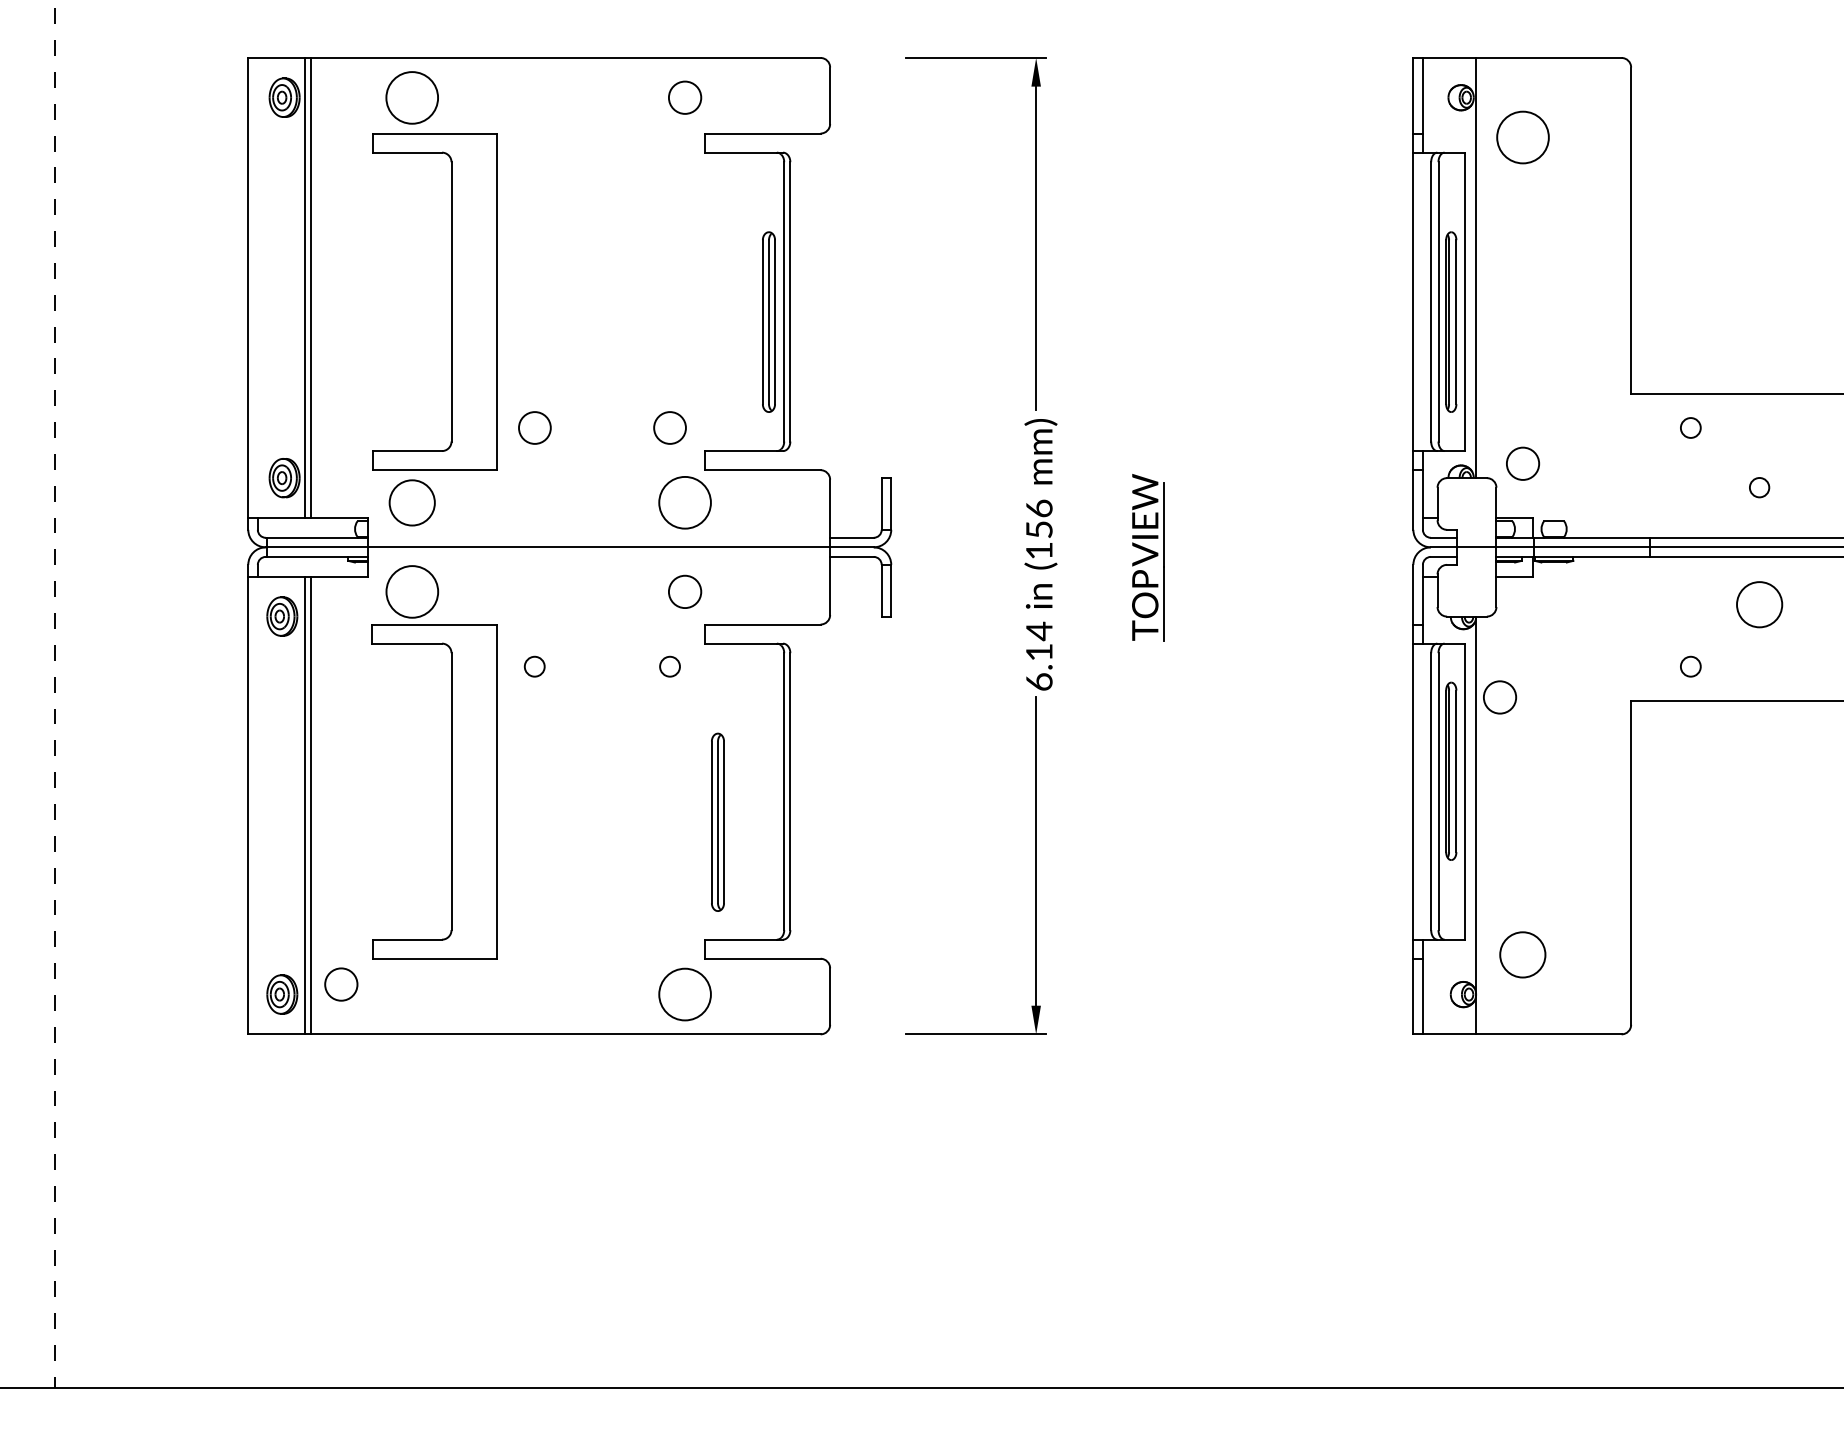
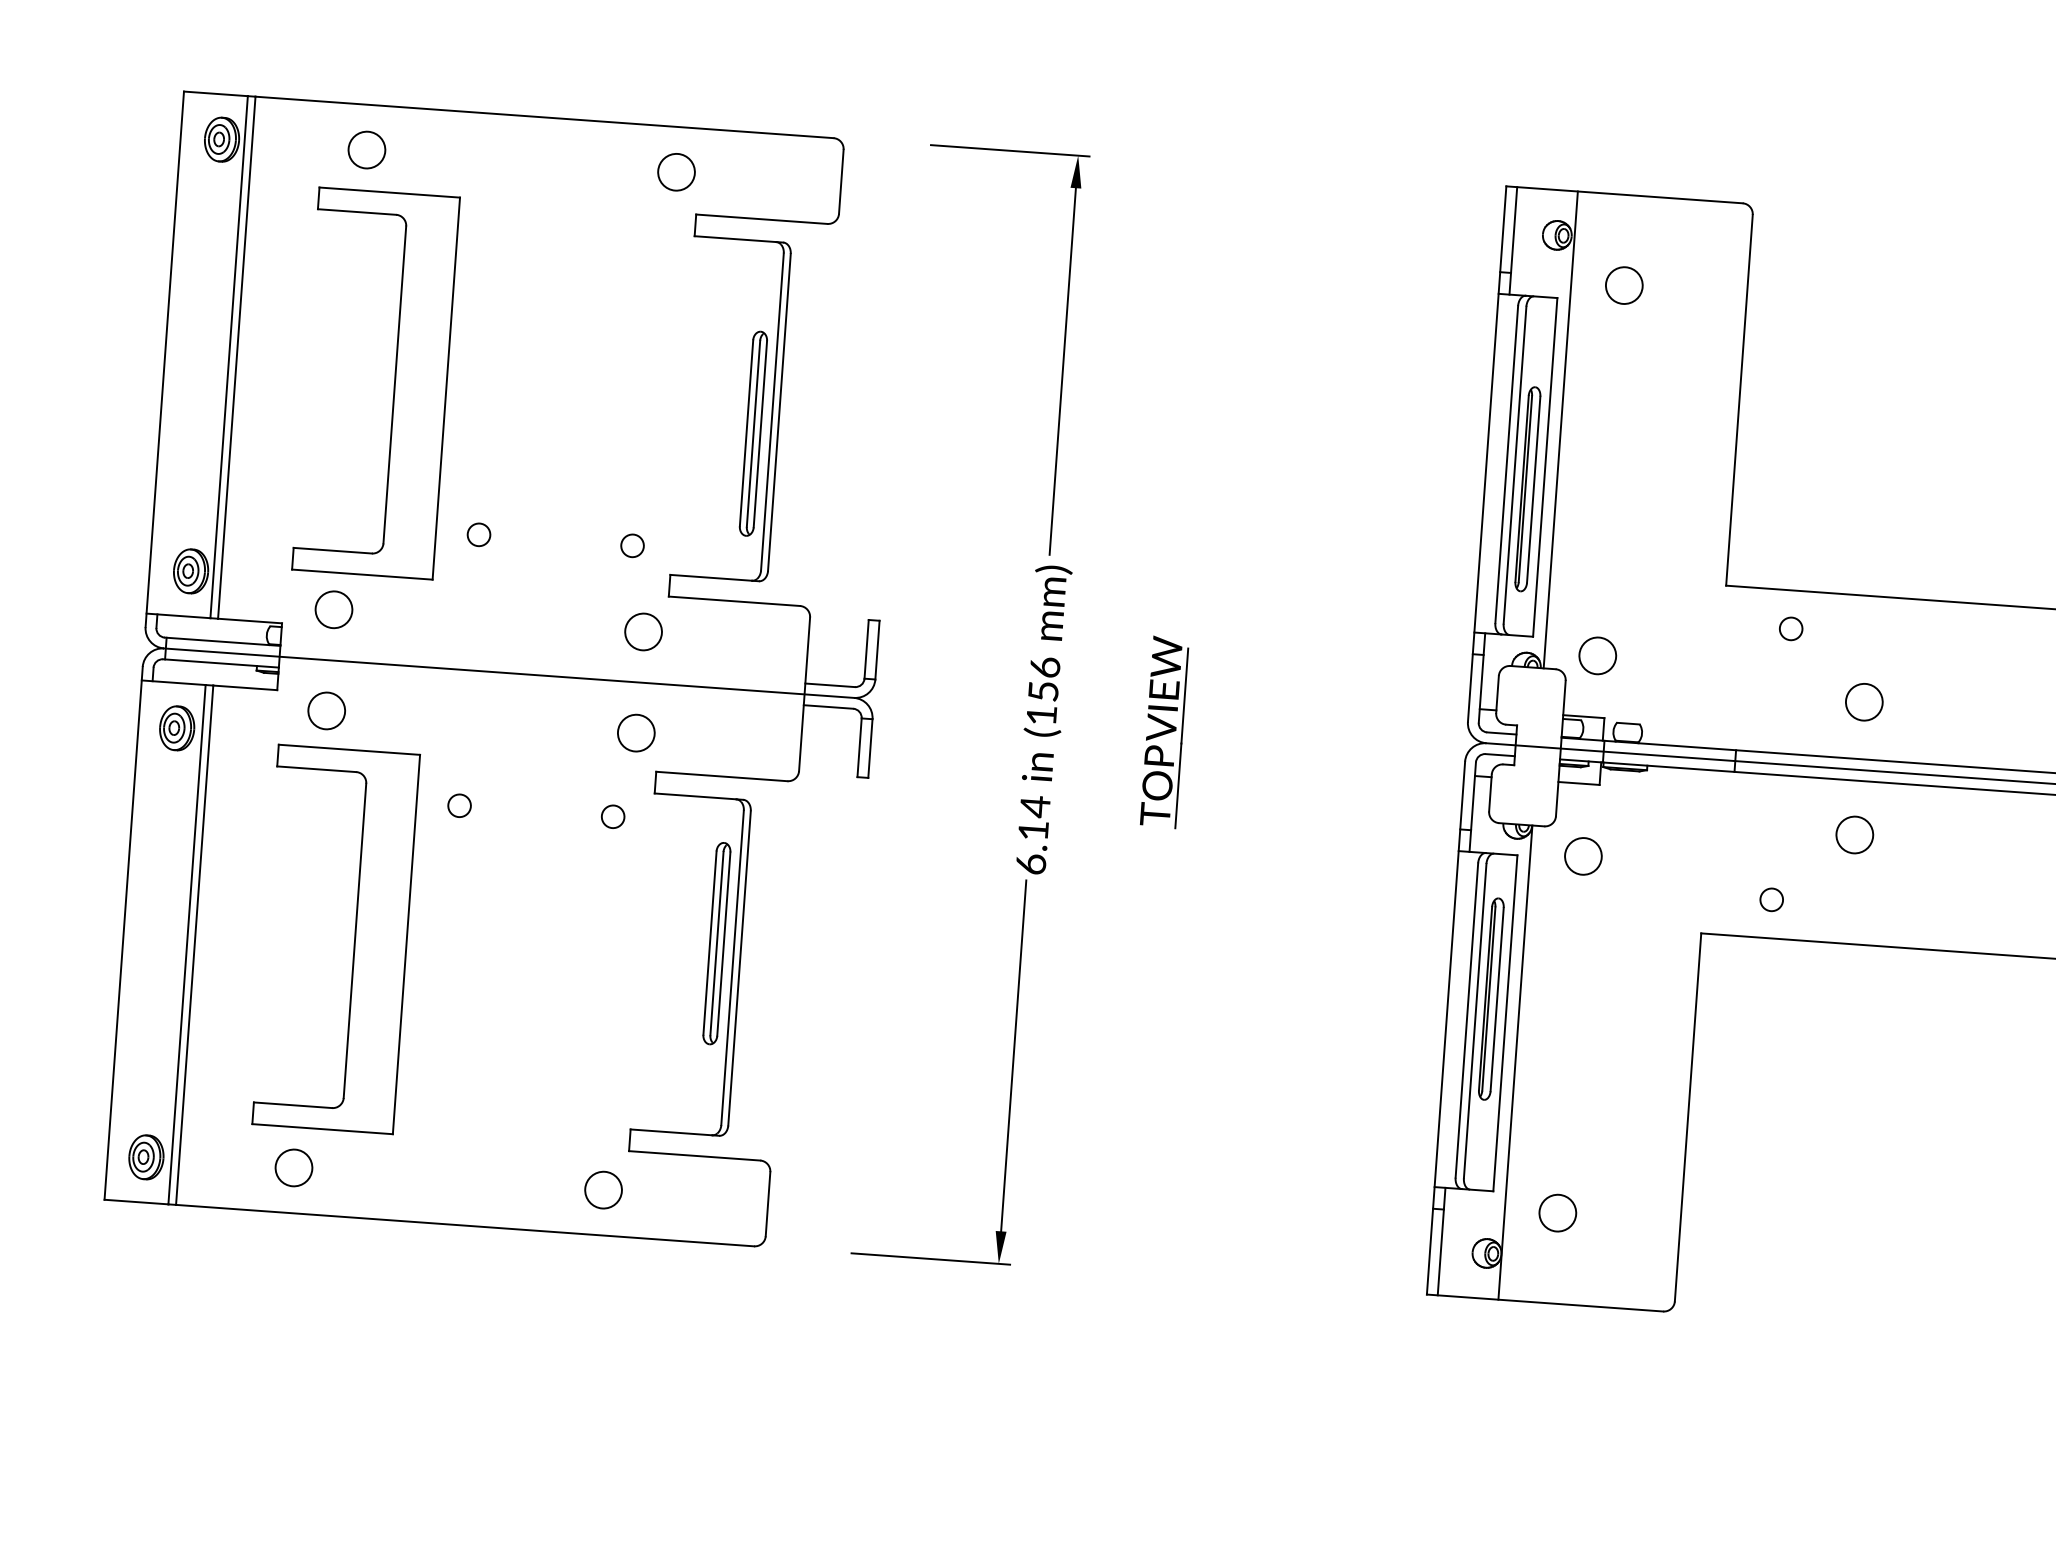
circle: (412, 97) -> (367, 149), size x0.62
circle: (1522, 137) -> (1623, 285), size x0.62
circle: (534, 427) -> (478, 534), size x0.62
circle: (669, 427) -> (632, 545), size x0.62
circle: (1759, 487) -> (1864, 702), size x1.67
circle: (412, 502) -> (334, 609), size x0.71
circle: (684, 502) -> (642, 631), size x0.62
circle: (412, 591) -> (326, 710), size x0.62
circle: (1759, 604) -> (1854, 834), size x0.71
circle: (1500, 697) -> (1583, 856), moved
part: (717, 821) -> (716, 942), moved
circle: (1523, 954) -> (1558, 1212), size x0.71
circle: (341, 984) -> (294, 1167), moved
circle: (684, 994) -> (602, 1190), size x0.62

